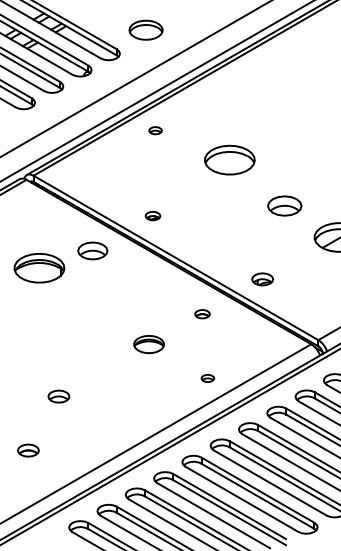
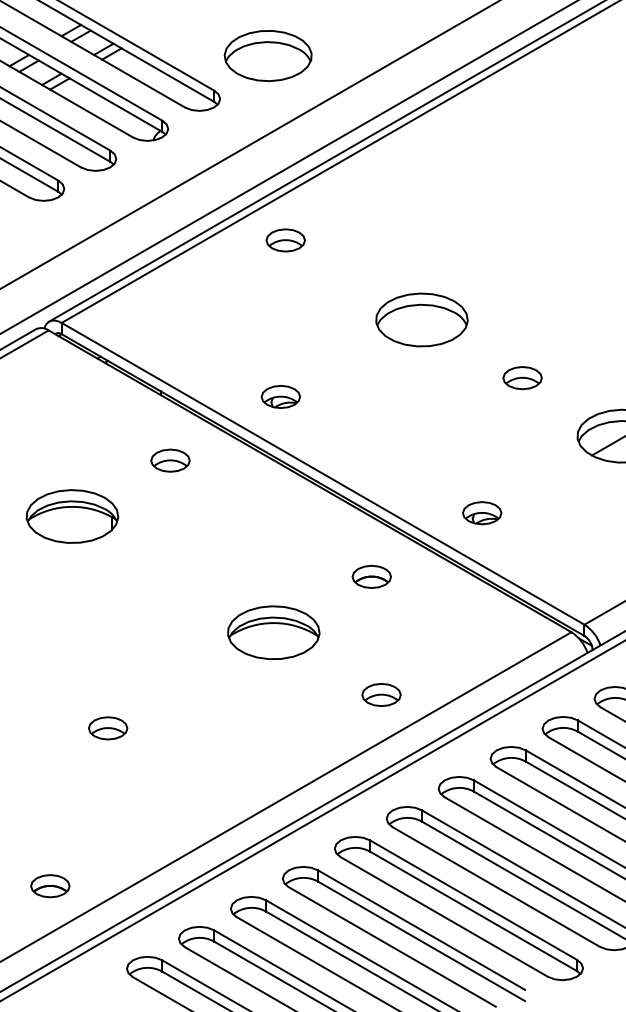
part: (145, 29) -> (267, 54), size x1.43
part: (155, 130) -> (285, 239), size x1.67
part: (229, 159) -> (421, 318), moved
part: (284, 205) -> (522, 377), size x0.62
part: (152, 215) -> (279, 395), size x1.43
part: (92, 250) -> (169, 460), size x0.71
part: (39, 268) -> (72, 517), moved
part: (202, 314) -> (371, 577), size x1.43
part: (148, 344) -> (272, 632), size x1.67
part: (207, 378) -> (380, 695), size x1.67
part: (28, 450) -> (50, 886), moved

